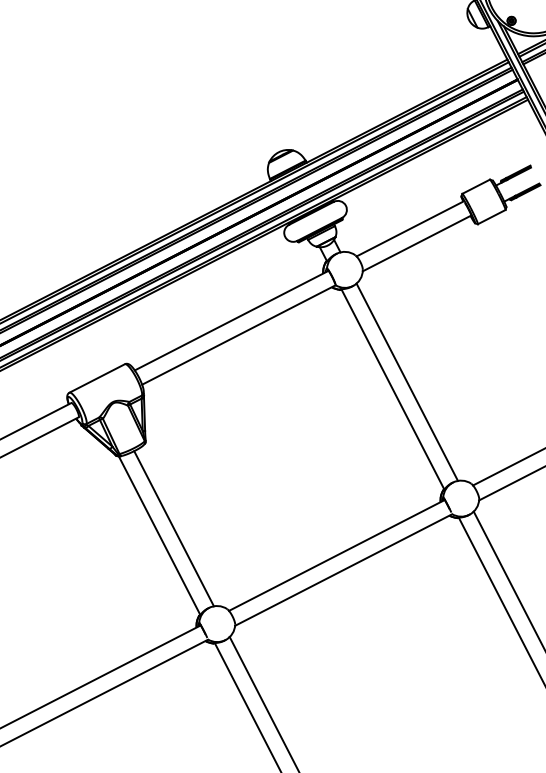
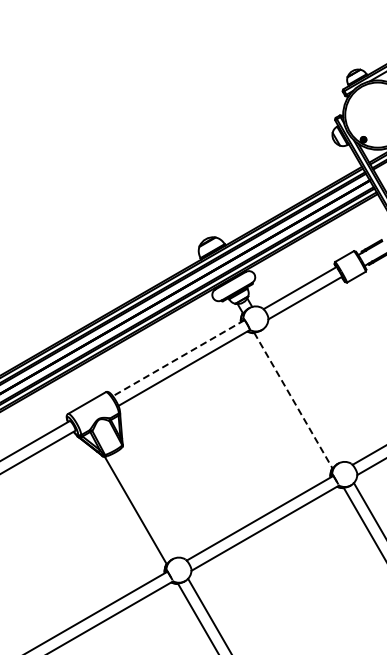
line: (231, 321) -> (178, 358), solid -> dashed
line: (406, 382) -> (302, 395), removed
line: (393, 389) -> (293, 400), solid -> dashed
line: (173, 527) -> (145, 504), removed

